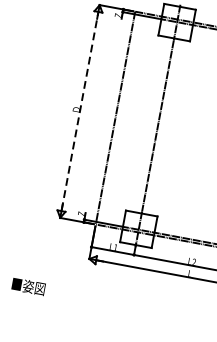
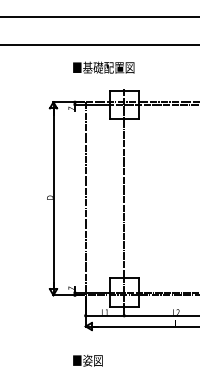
line: (80, 111) -> (53, 198), dashed -> solid
text: (28, 286) -> (87, 360), moved

